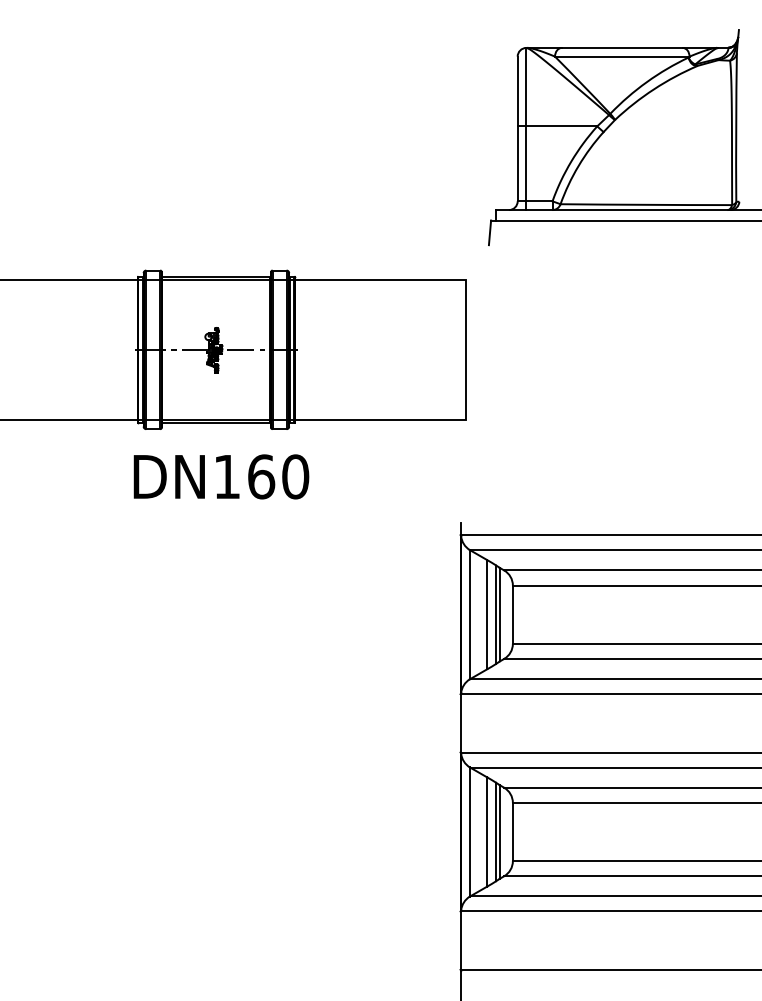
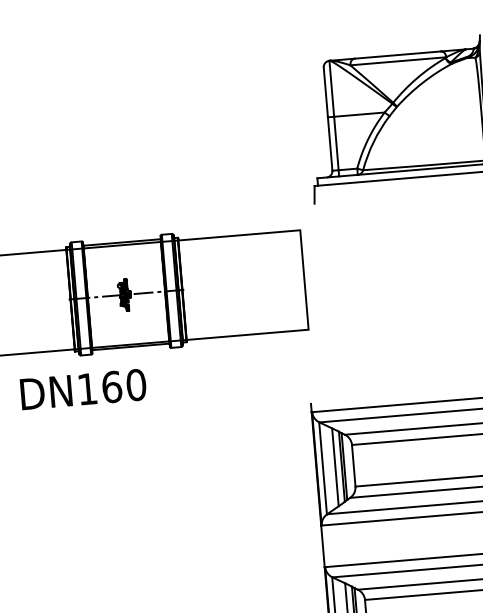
text: (221, 476) -> (83, 389), moved

